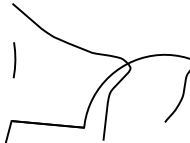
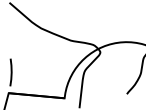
line: (14, 60) -> (10, 72), moved

